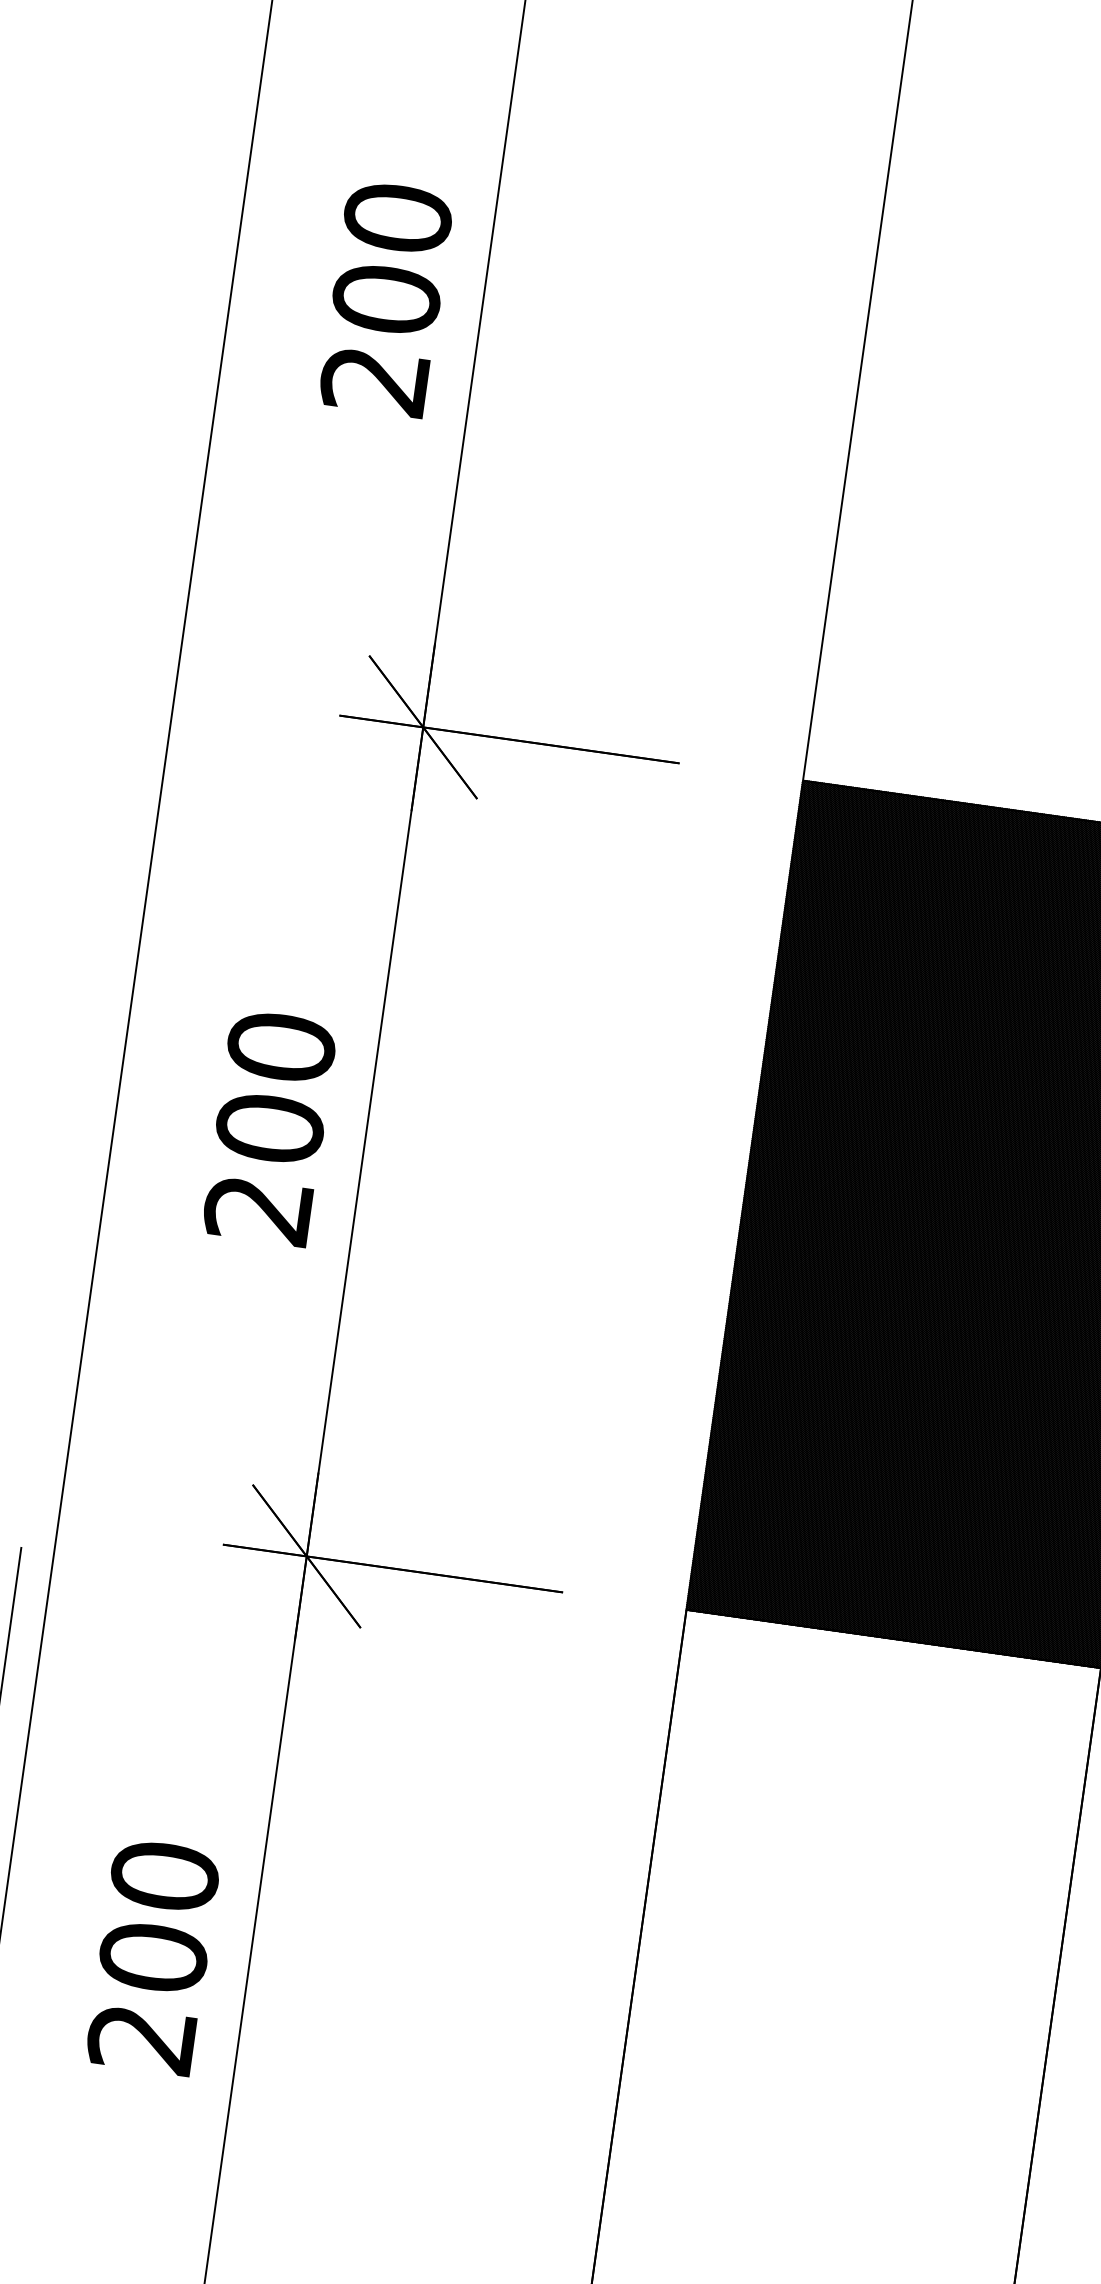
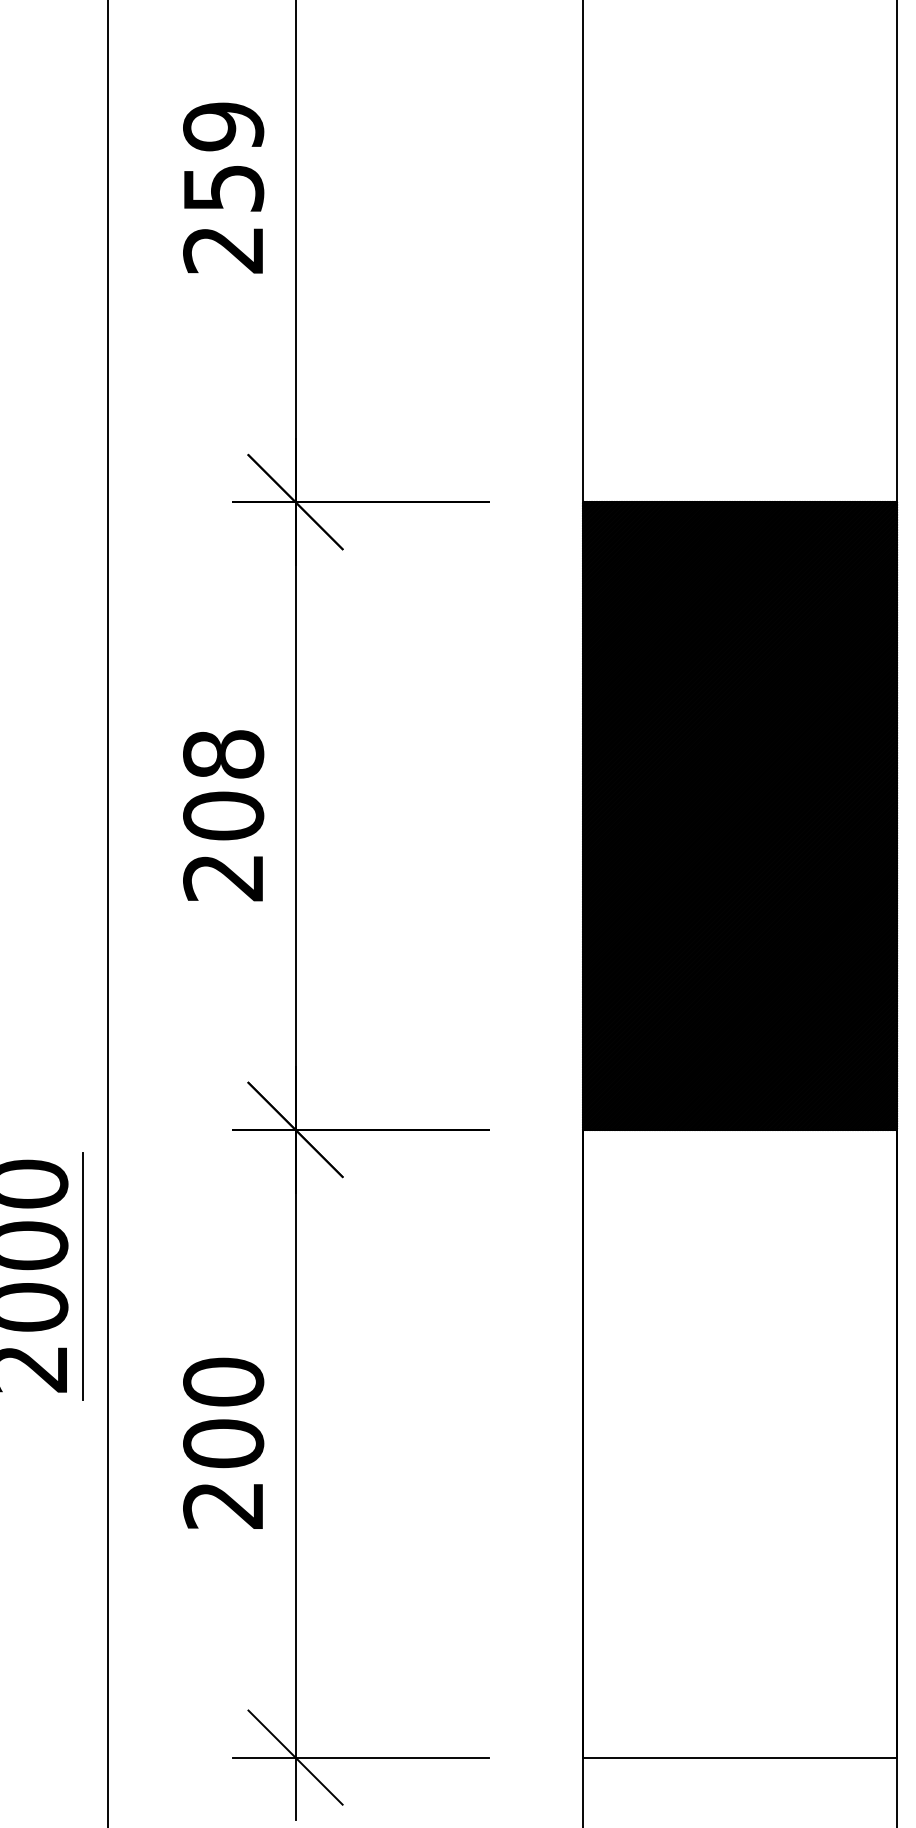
text: (392, 258) -> (223, 157), 200 -> 259
text: (281, 1047) -> (223, 754), 200 -> 208

